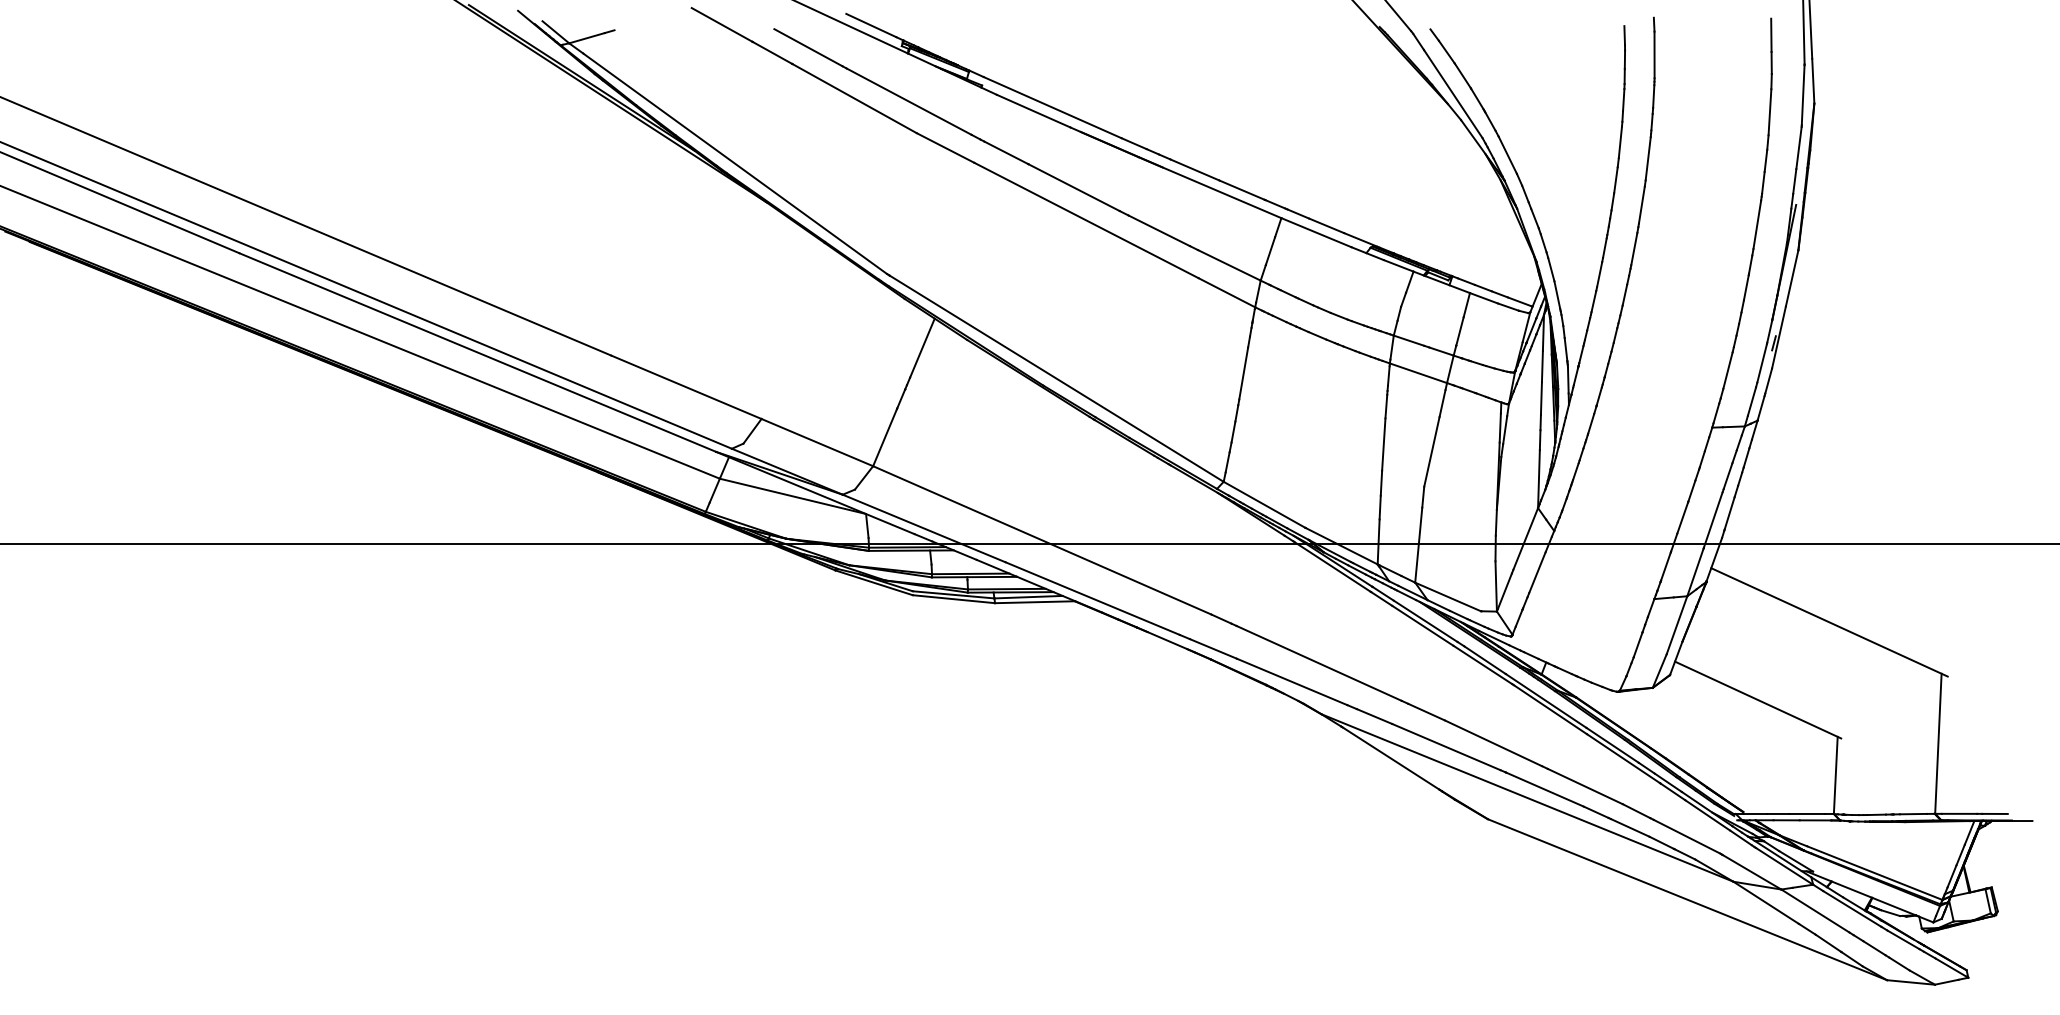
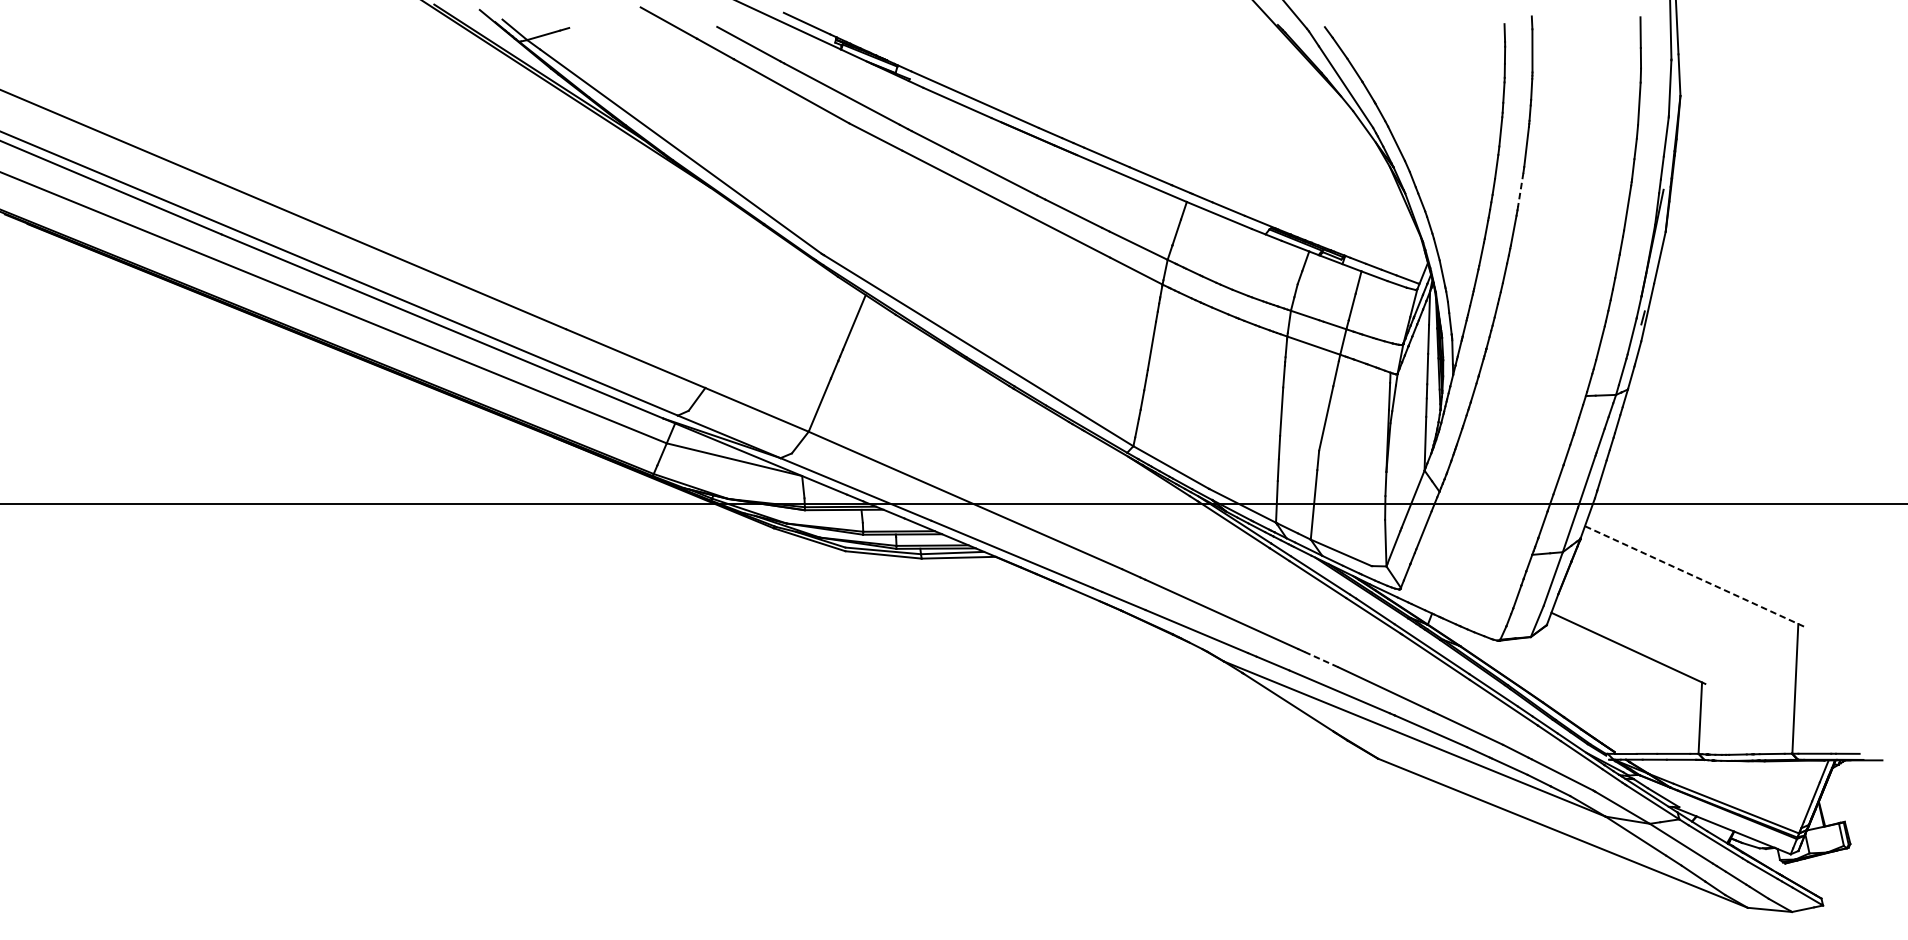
line: (1641, 205) -> (1520, 190), solid -> dashed
line: (1829, 622) -> (1694, 576), solid -> dashed
line: (1426, 711) -> (1321, 658), solid -> dashed

